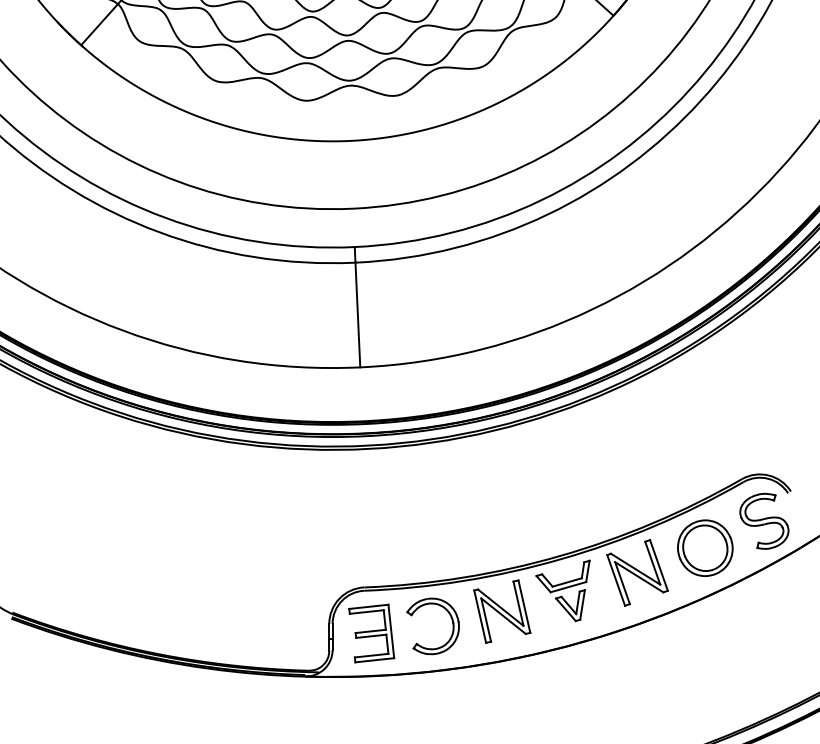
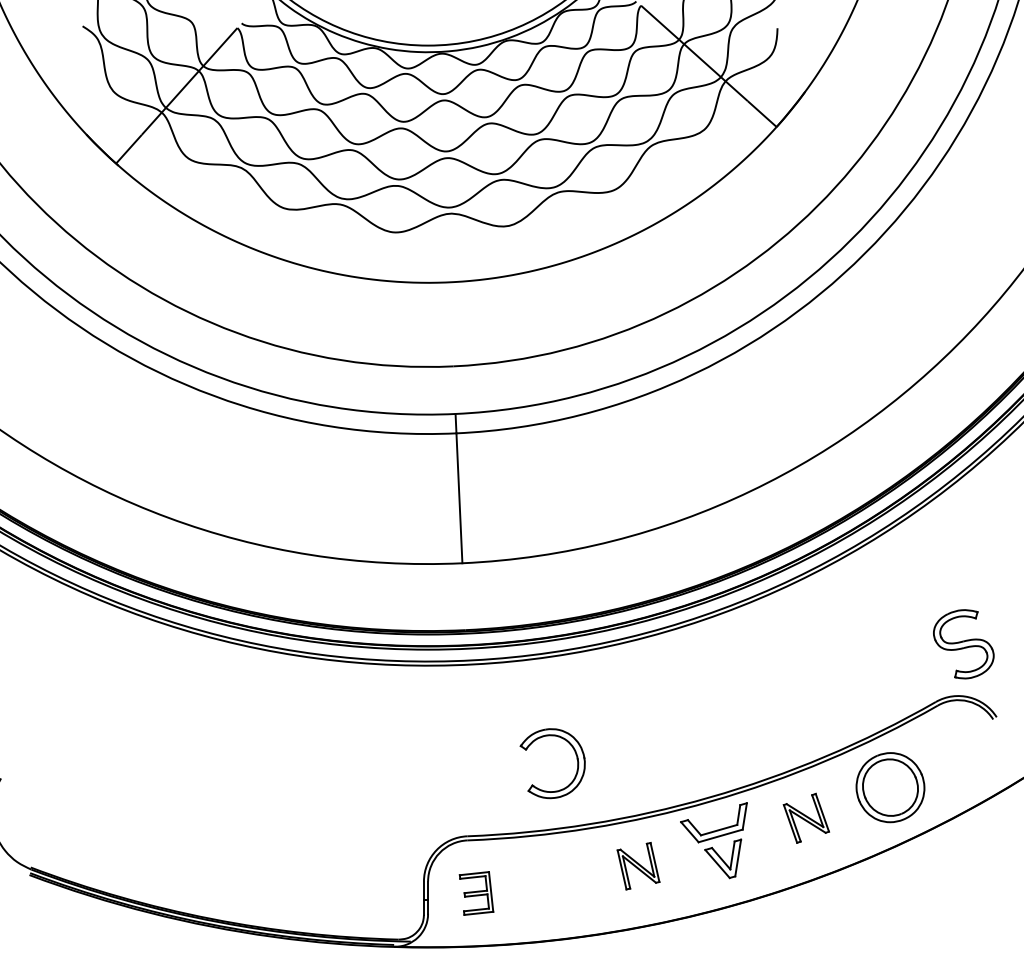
part: (764, 521) -> (963, 644), moved
part: (637, 573) -> (806, 818), size x0.6
part: (502, 610) -> (638, 865), size x0.6
part: (452, 623) -> (576, 759), moved
part: (371, 633) -> (476, 893), size x0.6

